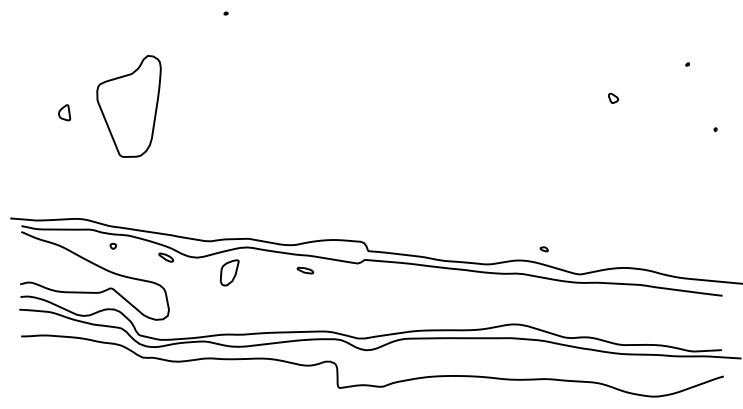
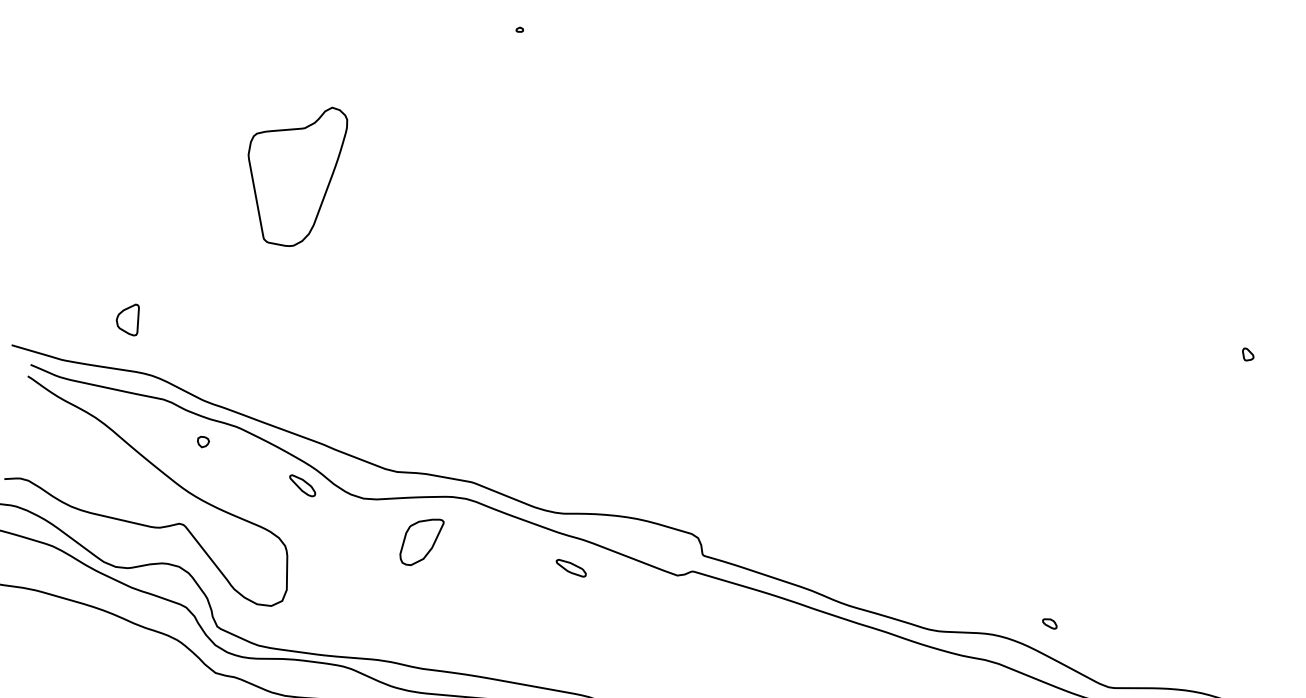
part: (613, 98) -> (1247, 355), size x0.62
part: (128, 106) -> (289, 173), size x0.71
part: (64, 112) -> (128, 318), moved

